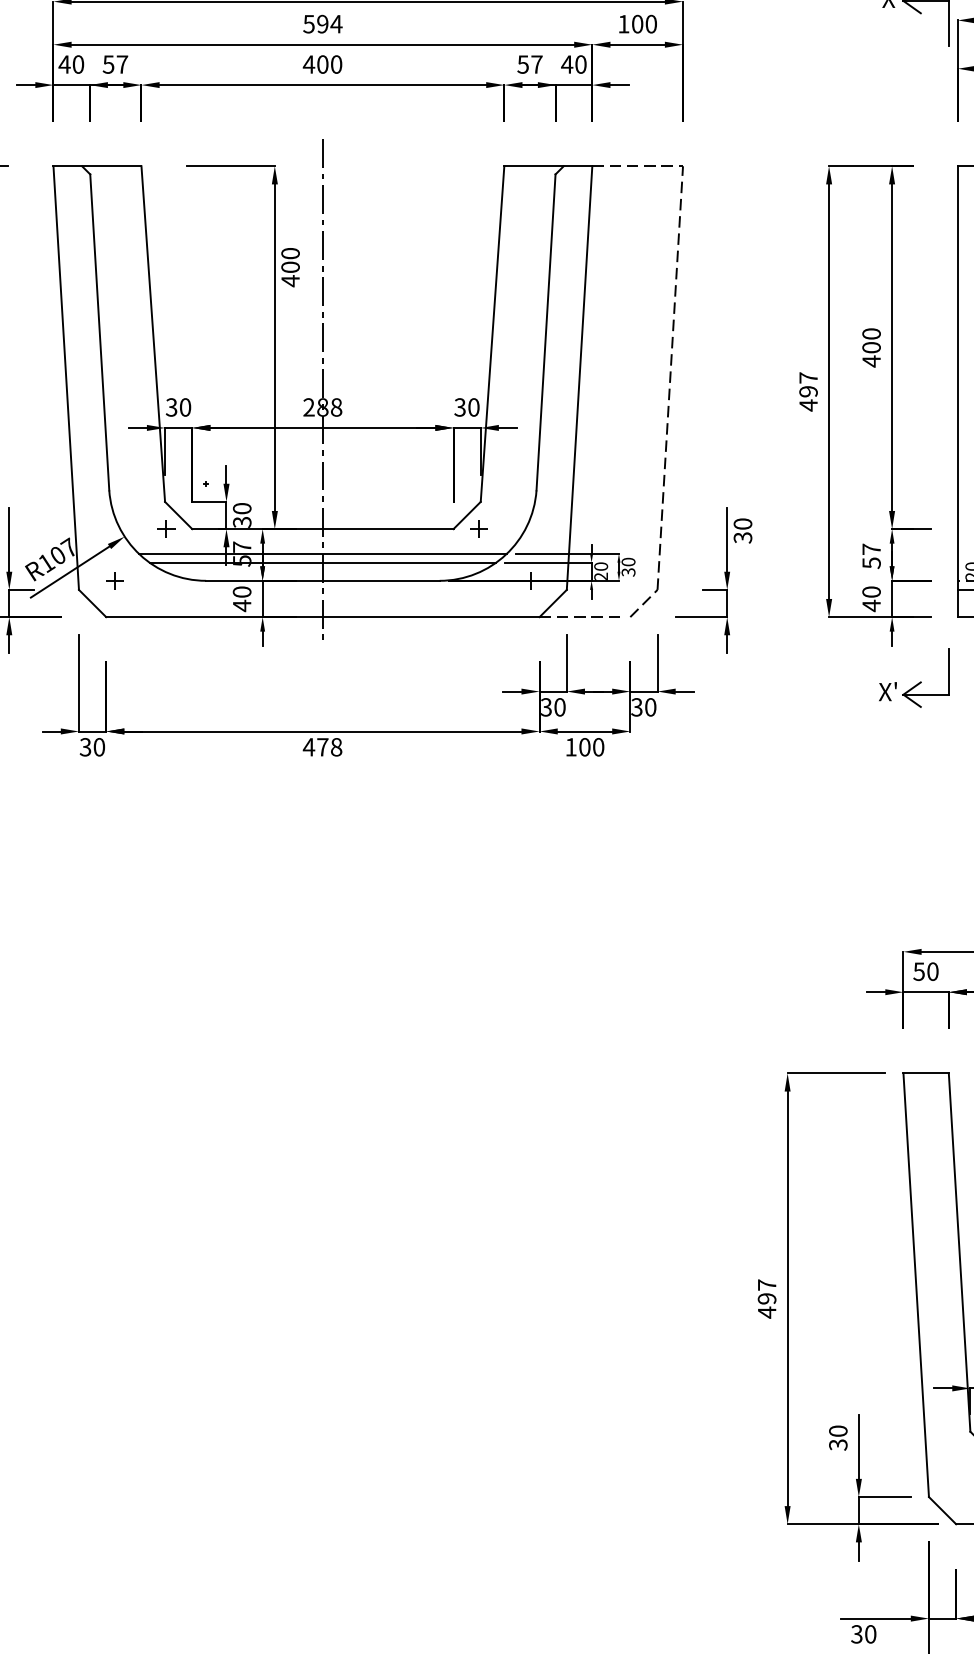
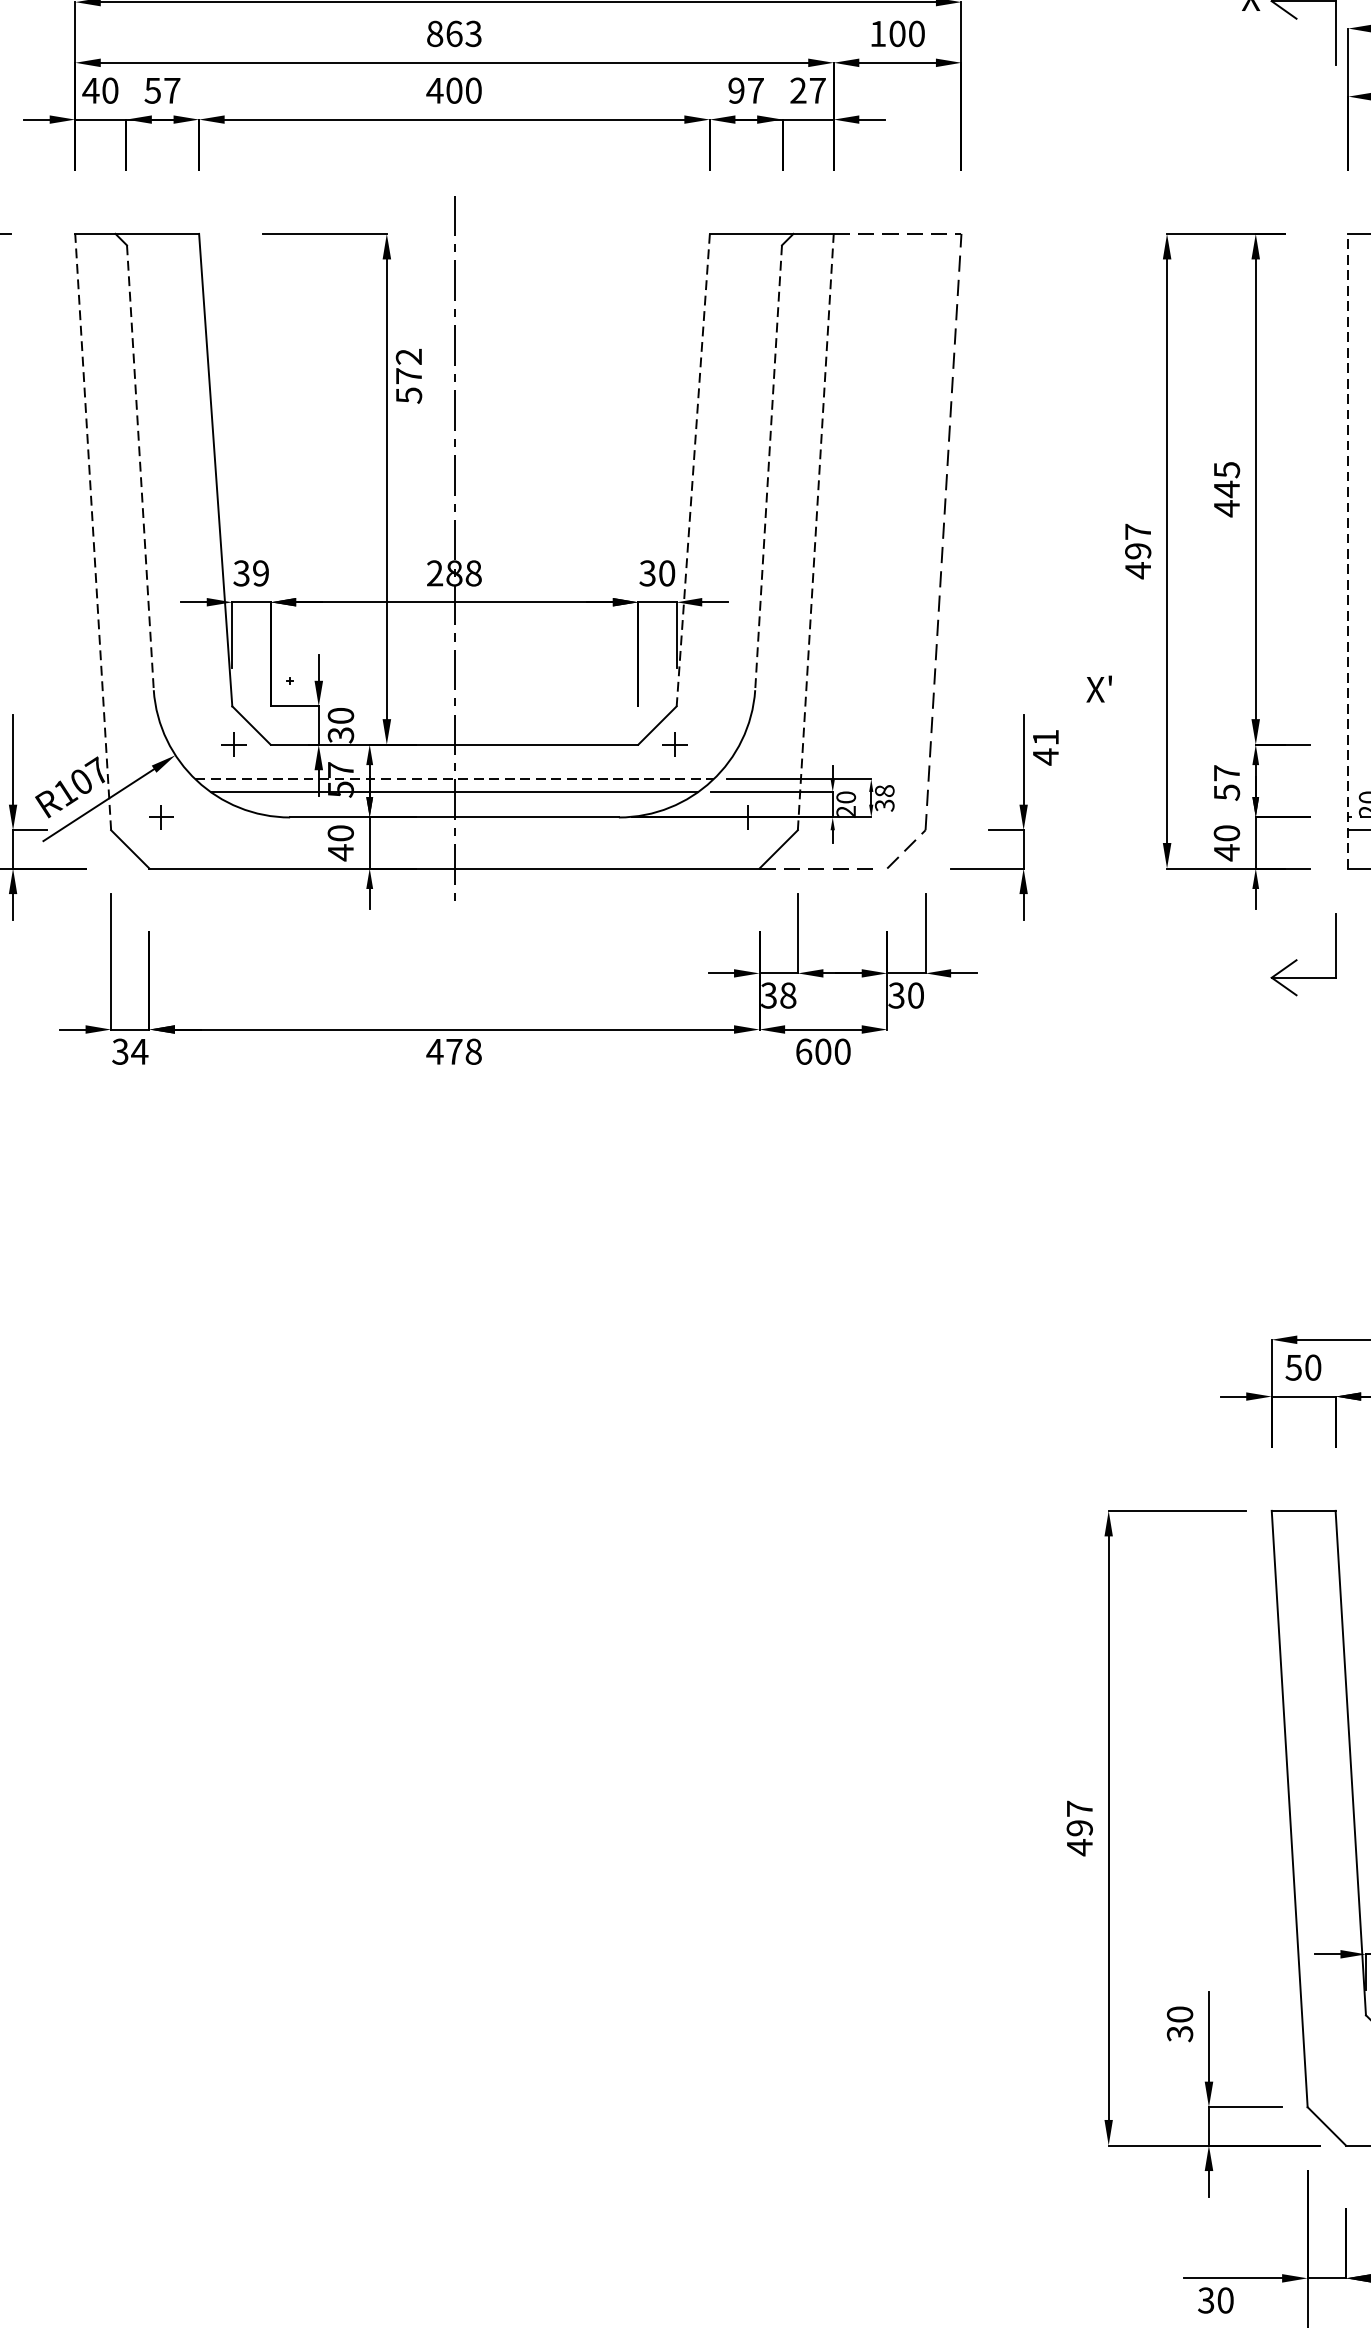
text: (322, 23) -> (453, 32), 594 -> 863
text: (522, 64) -> (735, 90), 57 -> 97
text: (573, 64) -> (807, 90), 40 -> 27
text: (290, 267) -> (408, 376), 400 -> 572
line: (99, 332) -> (140, 467), solid -> dashed
line: (546, 332) -> (769, 467), solid -> dashed
line: (492, 334) -> (693, 470), solid -> dashed
text: (871, 340) -> (1226, 479), 400 -> 445
line: (66, 377) -> (93, 531), solid -> dashed
line: (579, 377) -> (815, 531), solid -> dashed
line: (957, 391) -> (1347, 550), solid -> dashed
text: (185, 407) -> (261, 573), 30 -> 39
text: (742, 531) -> (1045, 748), 30 -> 41
line: (323, 553) -> (455, 778), solid -> dashed
text: (628, 561) -> (884, 790), 30 -> 38
text: (887, 691) -> (1098, 688), moved
text: (559, 707) -> (787, 995), 30 -> 38
text: (99, 747) -> (140, 1052), 30 -> 34
text: (570, 747) -> (803, 1052), 100 -> 600

